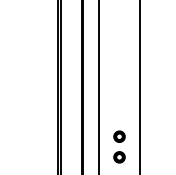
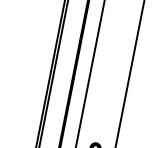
part: (119, 136) -> (99, 128), removed

